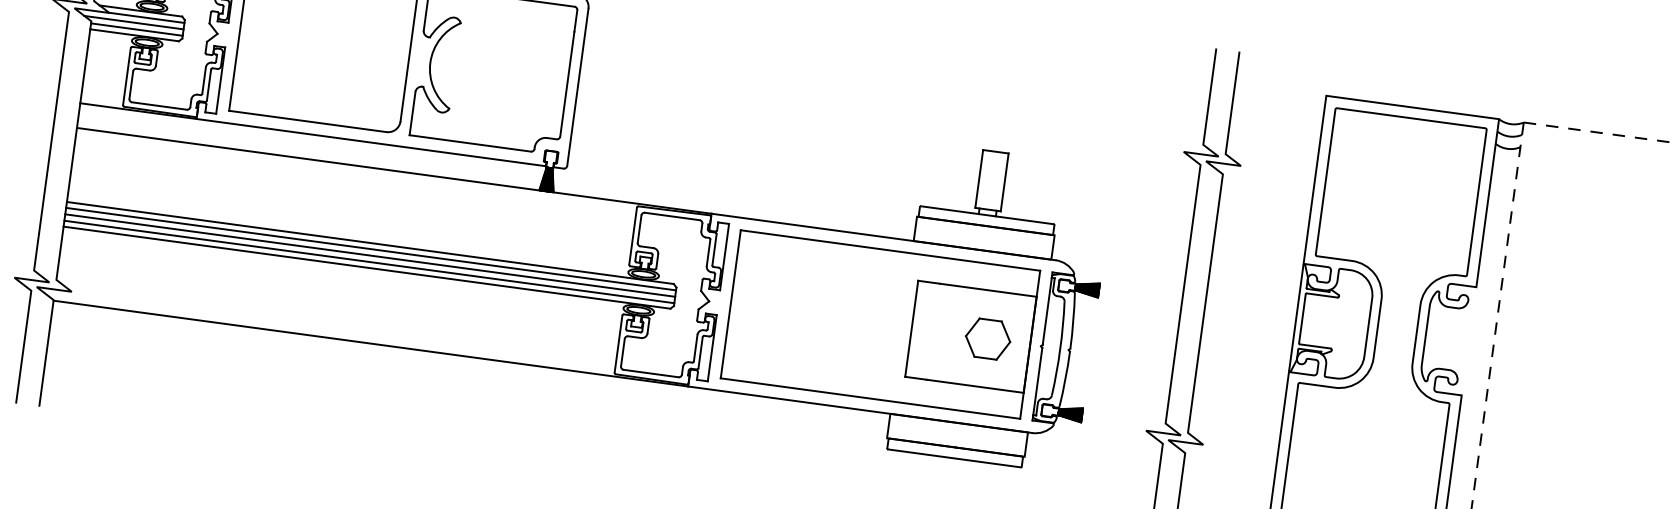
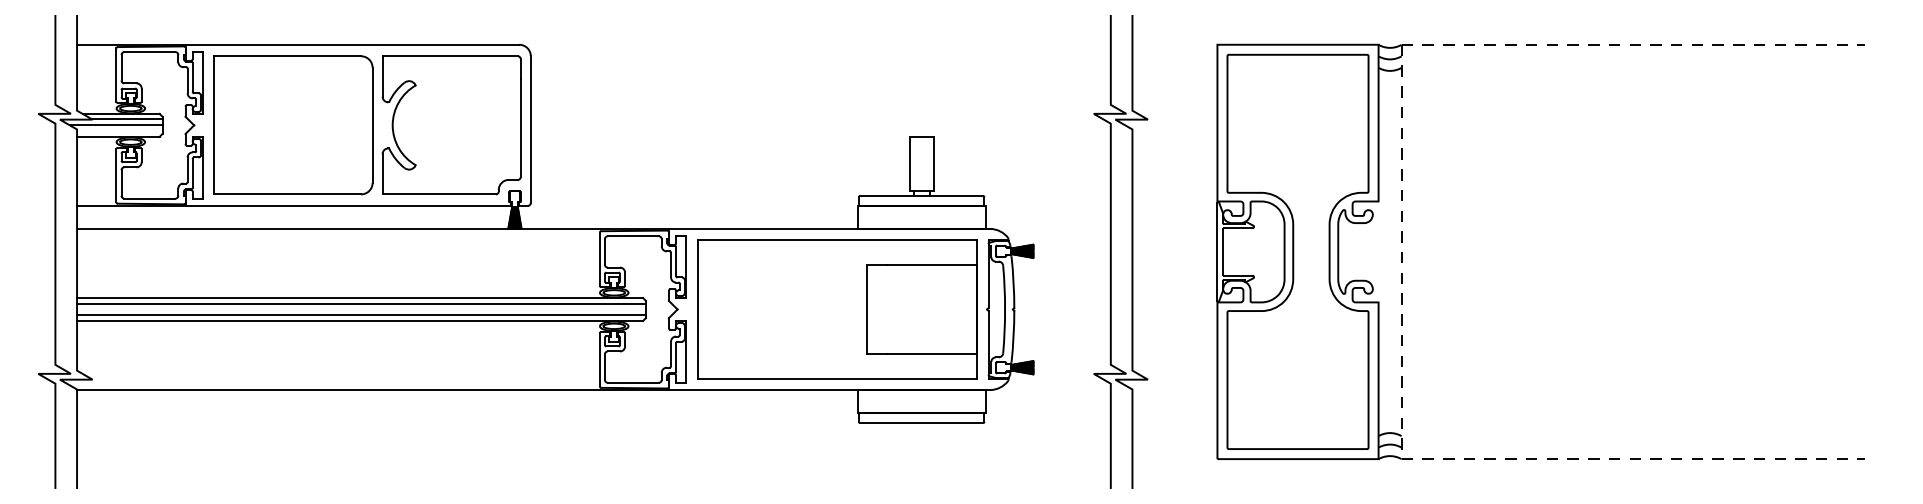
line: (136, 29) -> (119, 131), removed
line: (370, 255) -> (361, 309), removed
part: (987, 339) -> (937, 309), removed

